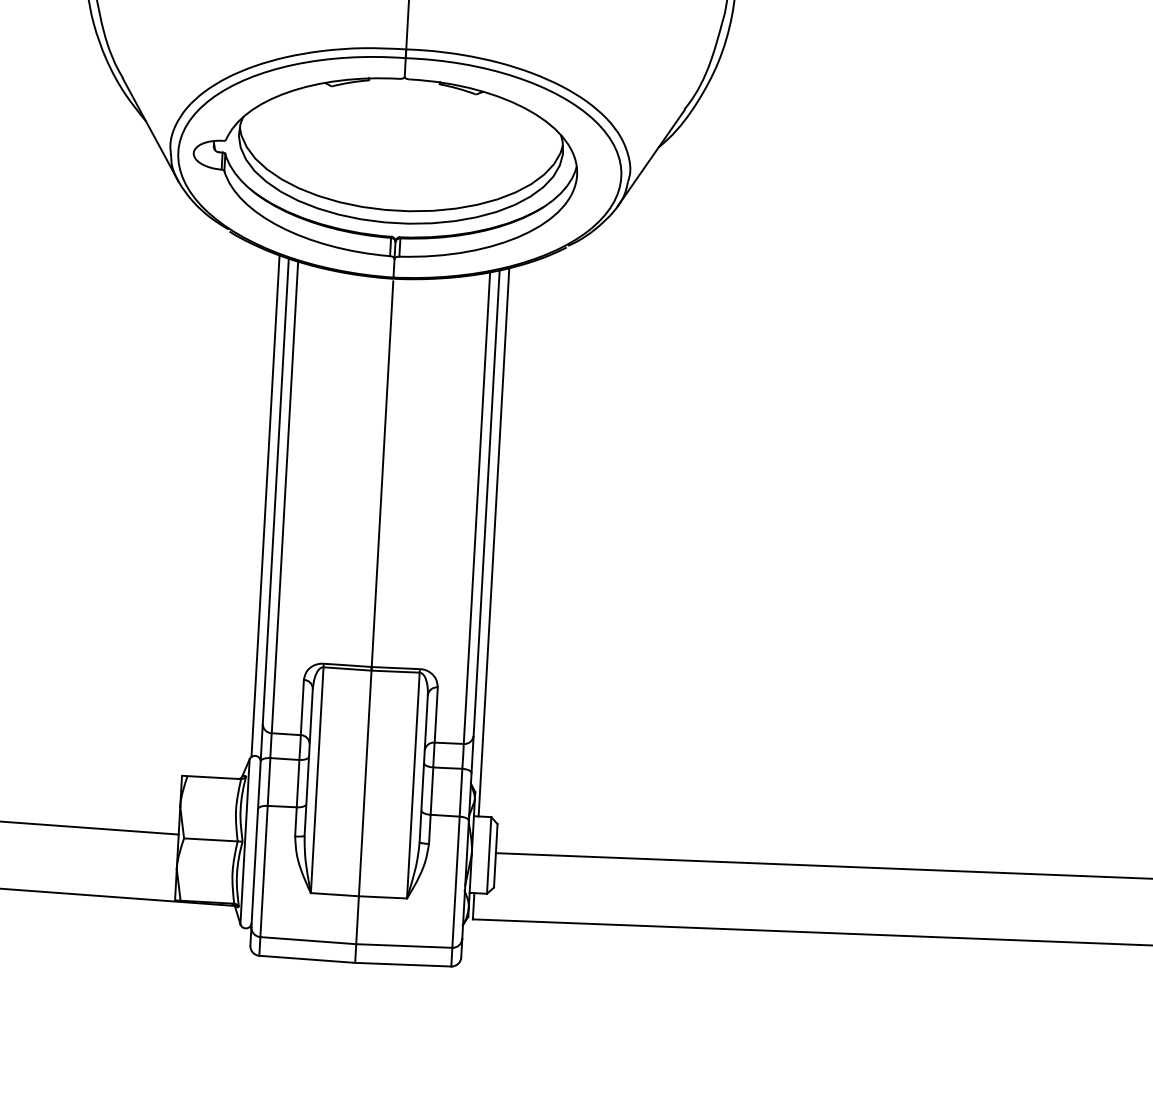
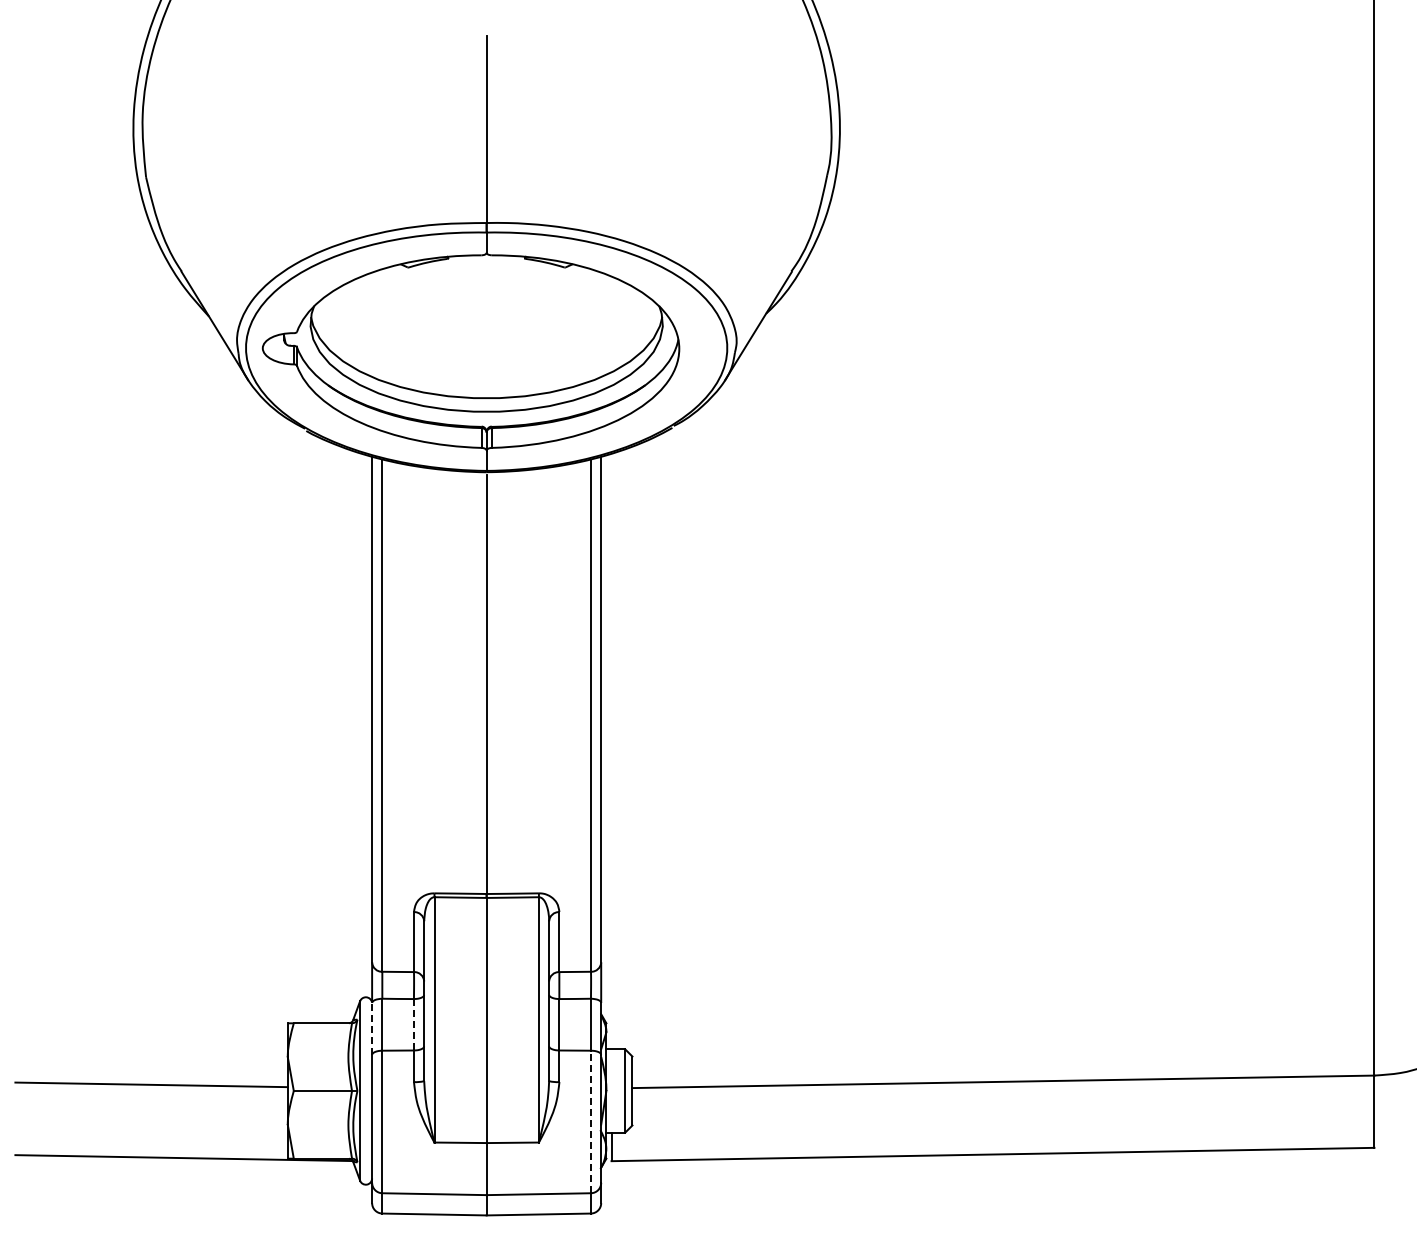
line: (265, 506) -> (361, 726), removed
line: (493, 542) -> (611, 751), removed
line: (297, 783) -> (413, 1024), solid -> dashed
line: (259, 784) -> (372, 1028), solid -> dashed
line: (456, 881) -> (591, 1121), solid -> dashed

